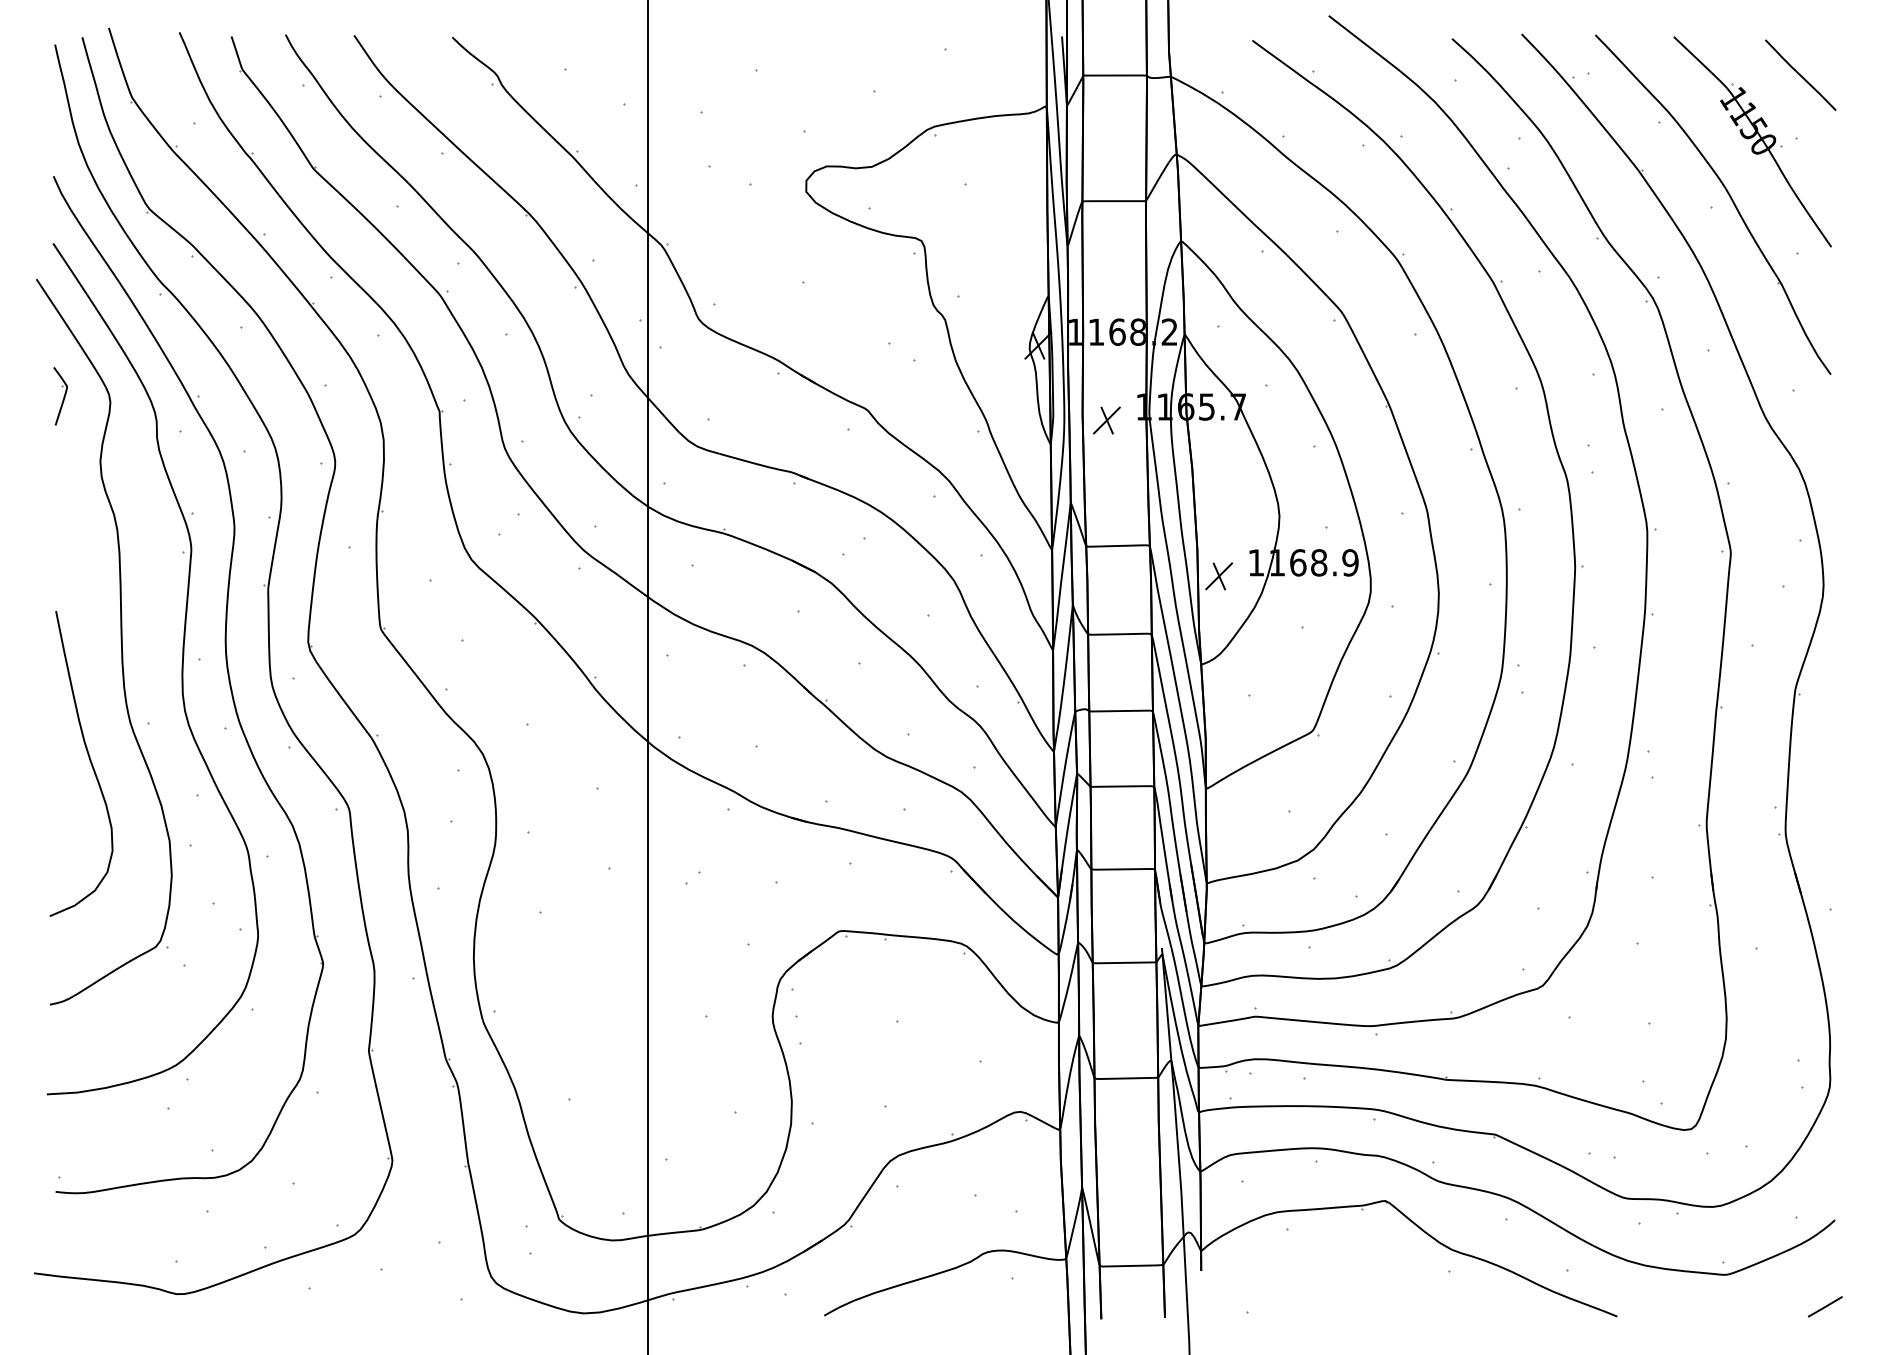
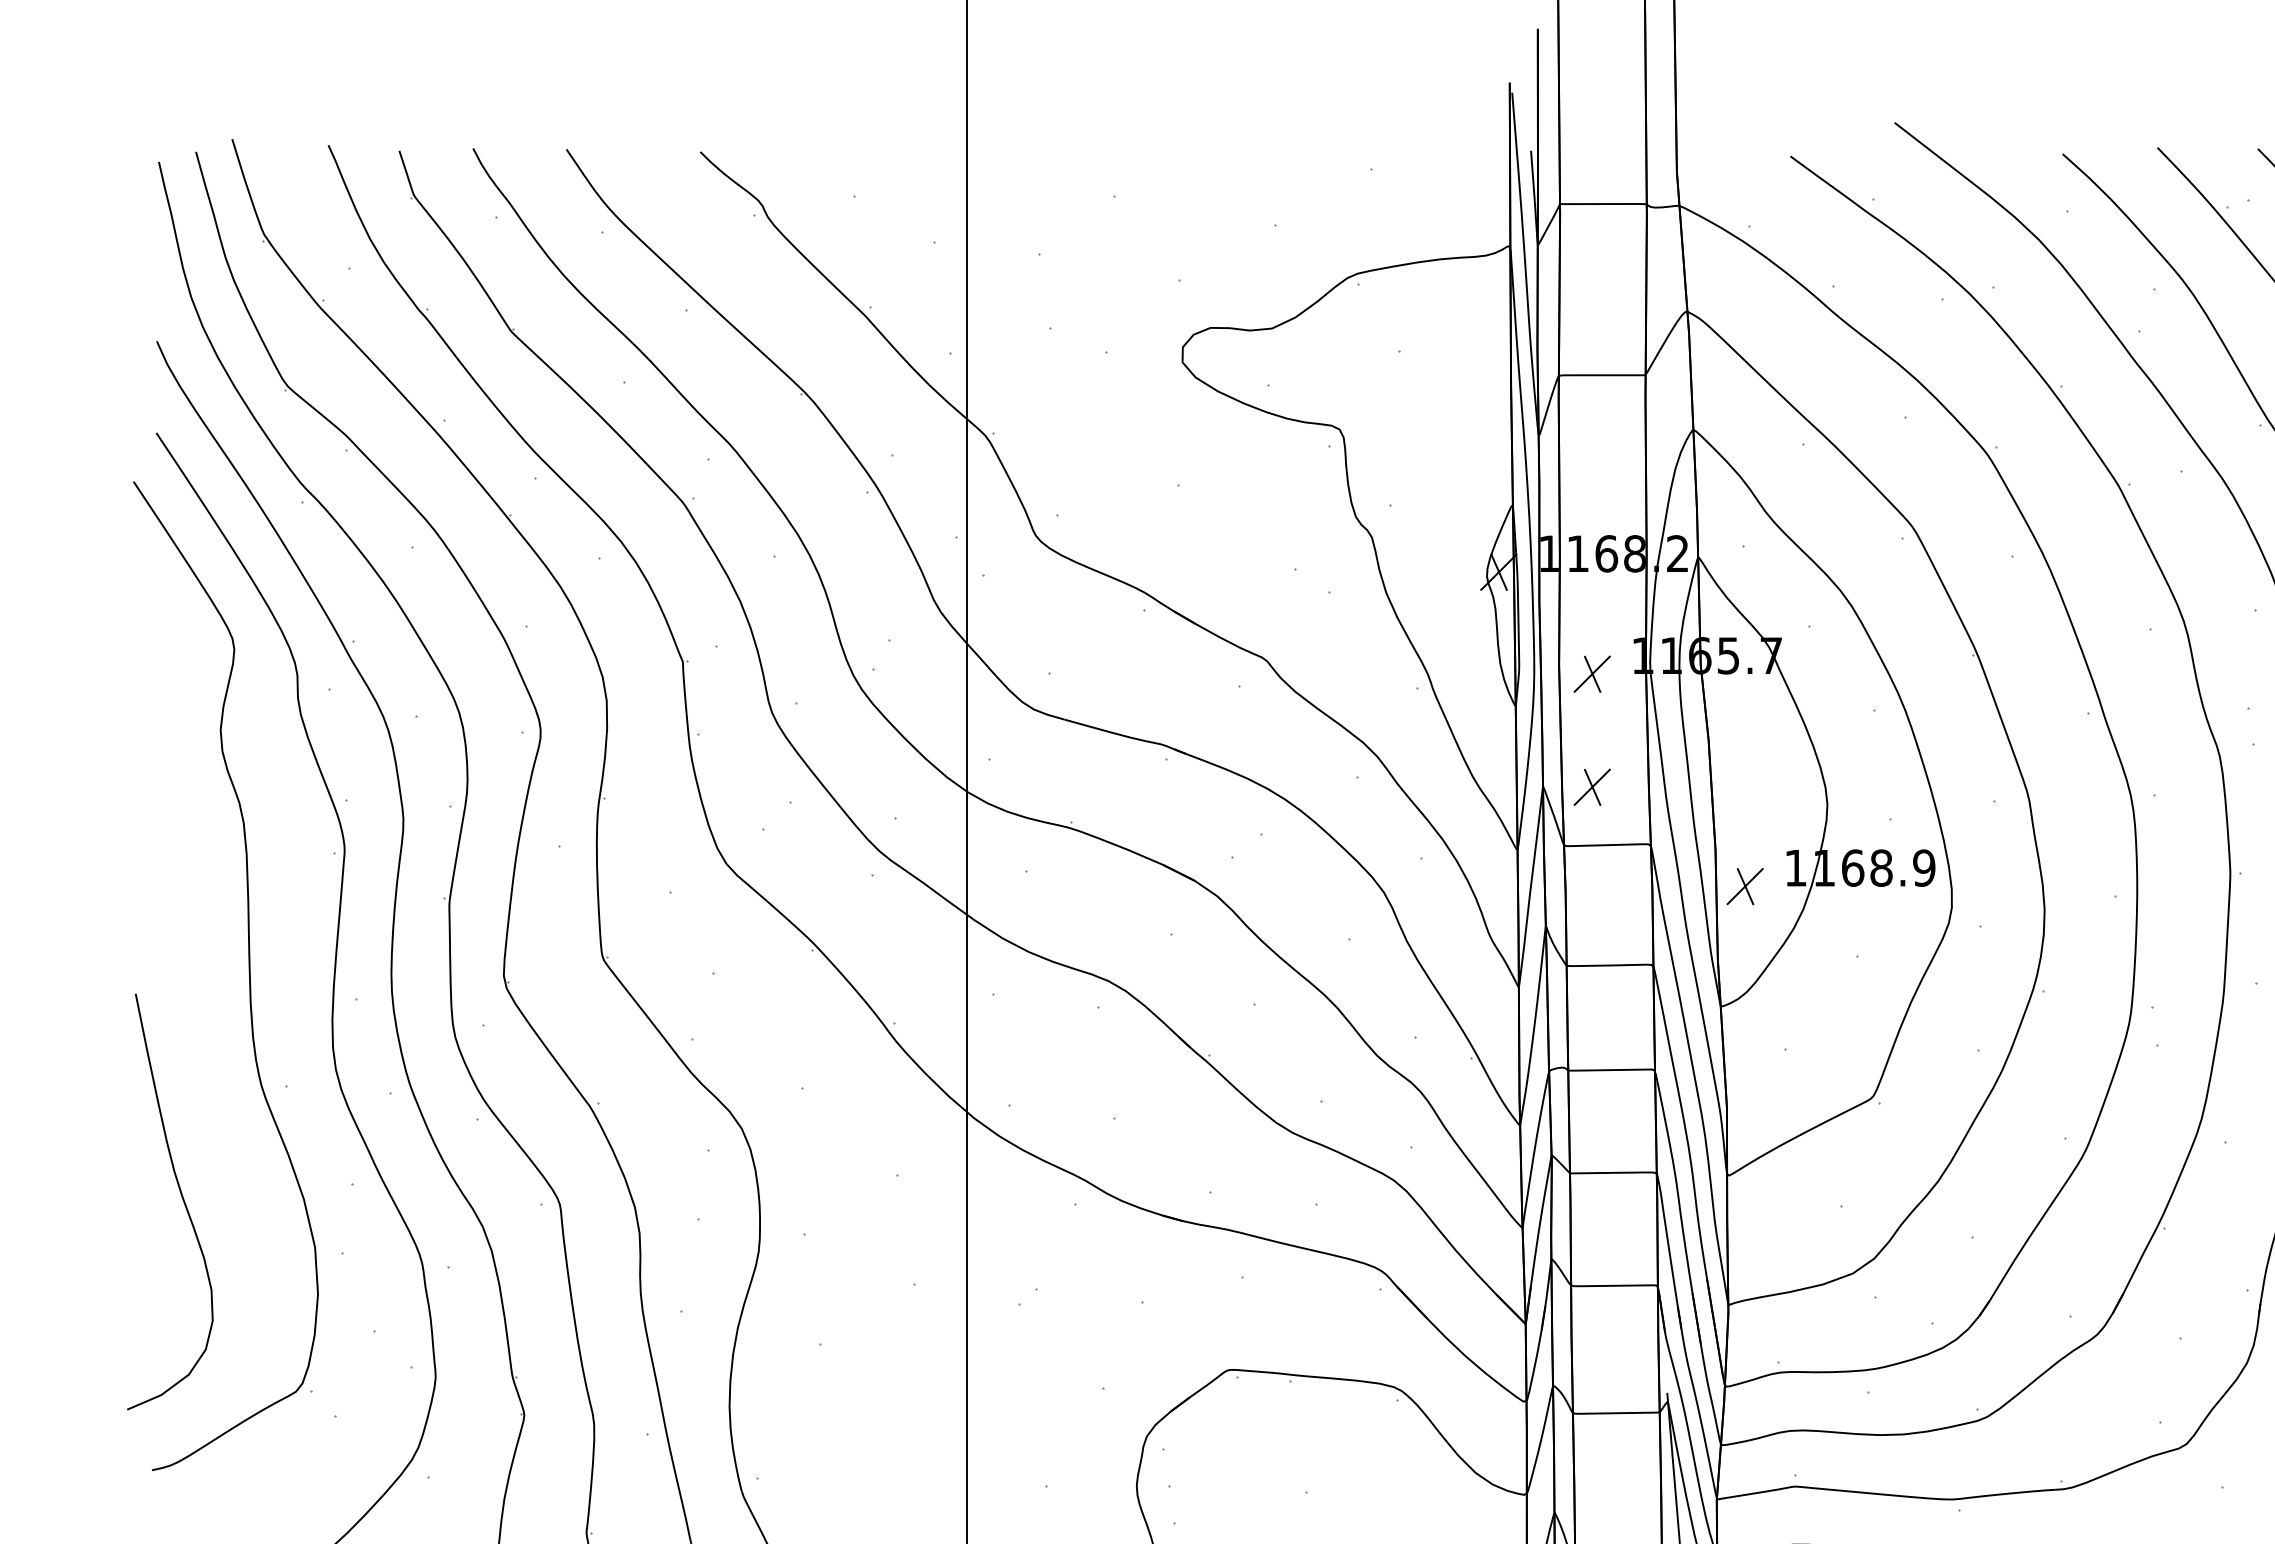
part: (60, 396) -> (166, 641), removed
part: (1106, 503) -> (1591, 787), added
curve: (89, 761) -> (181, 1198), moved

